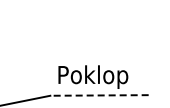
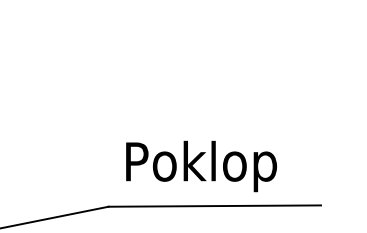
line: (99, 95) -> (214, 206), dashed -> solid

